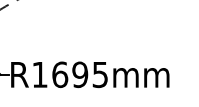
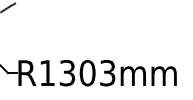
text: (79, 74) -> (86, 72), R1695mm -> R1303mm

